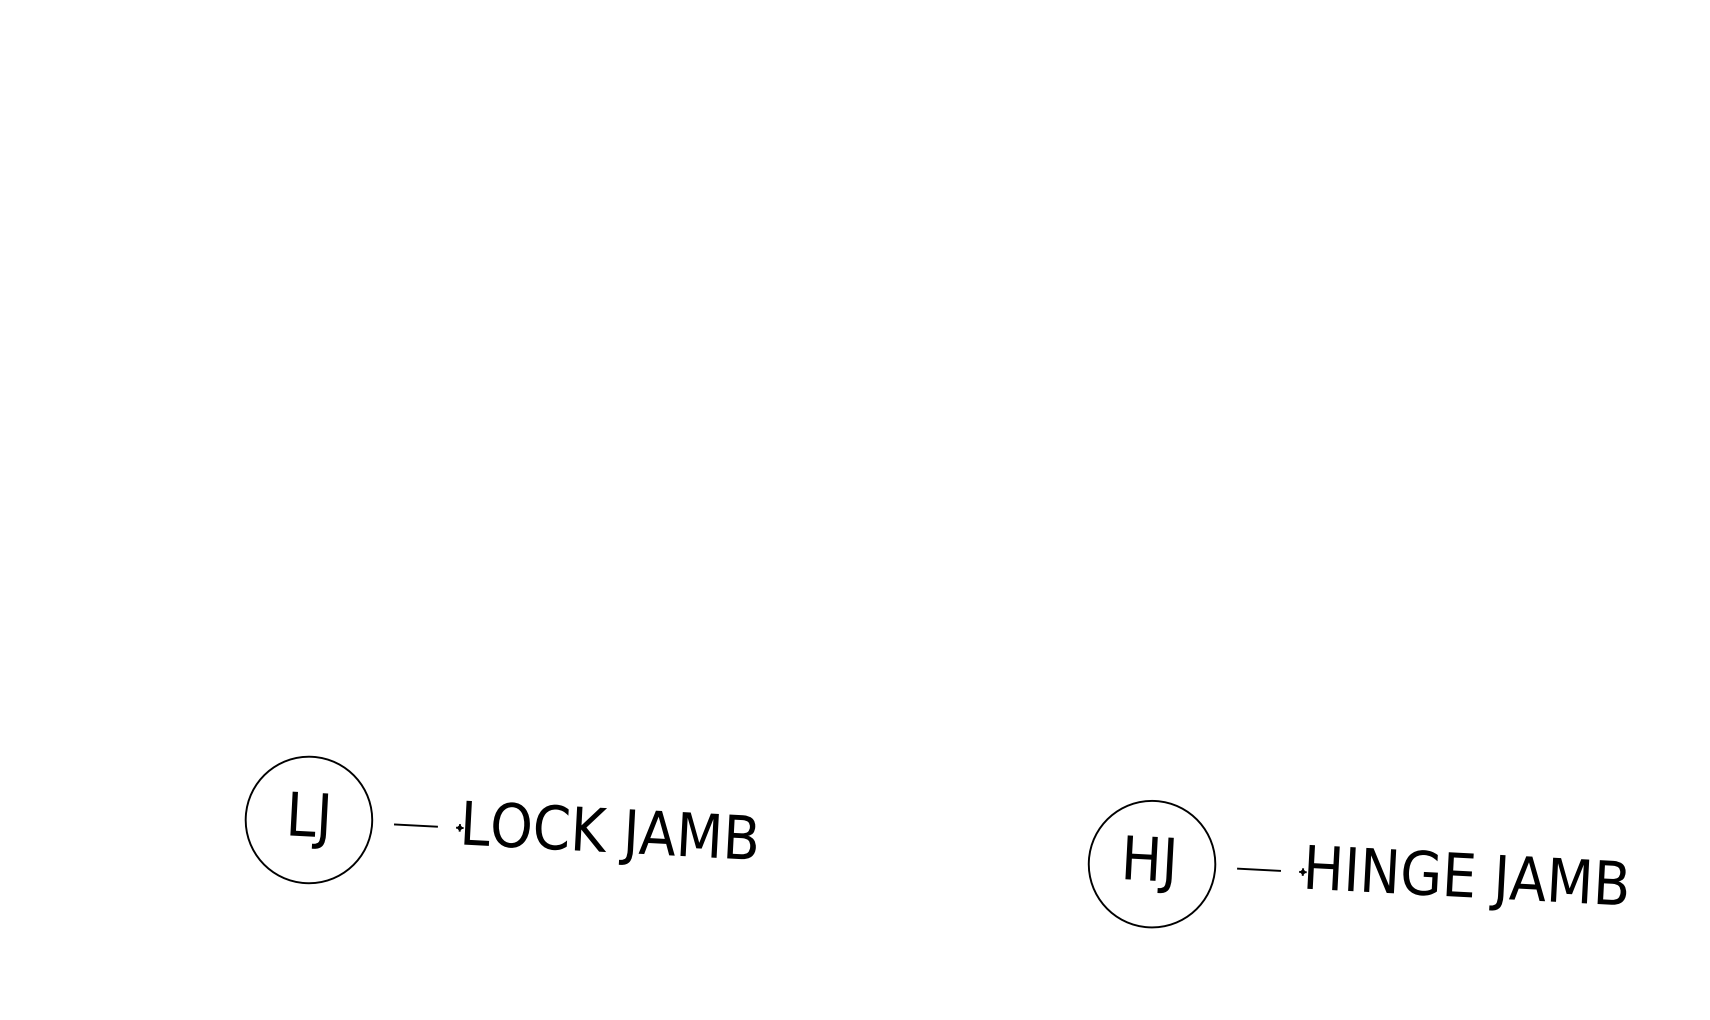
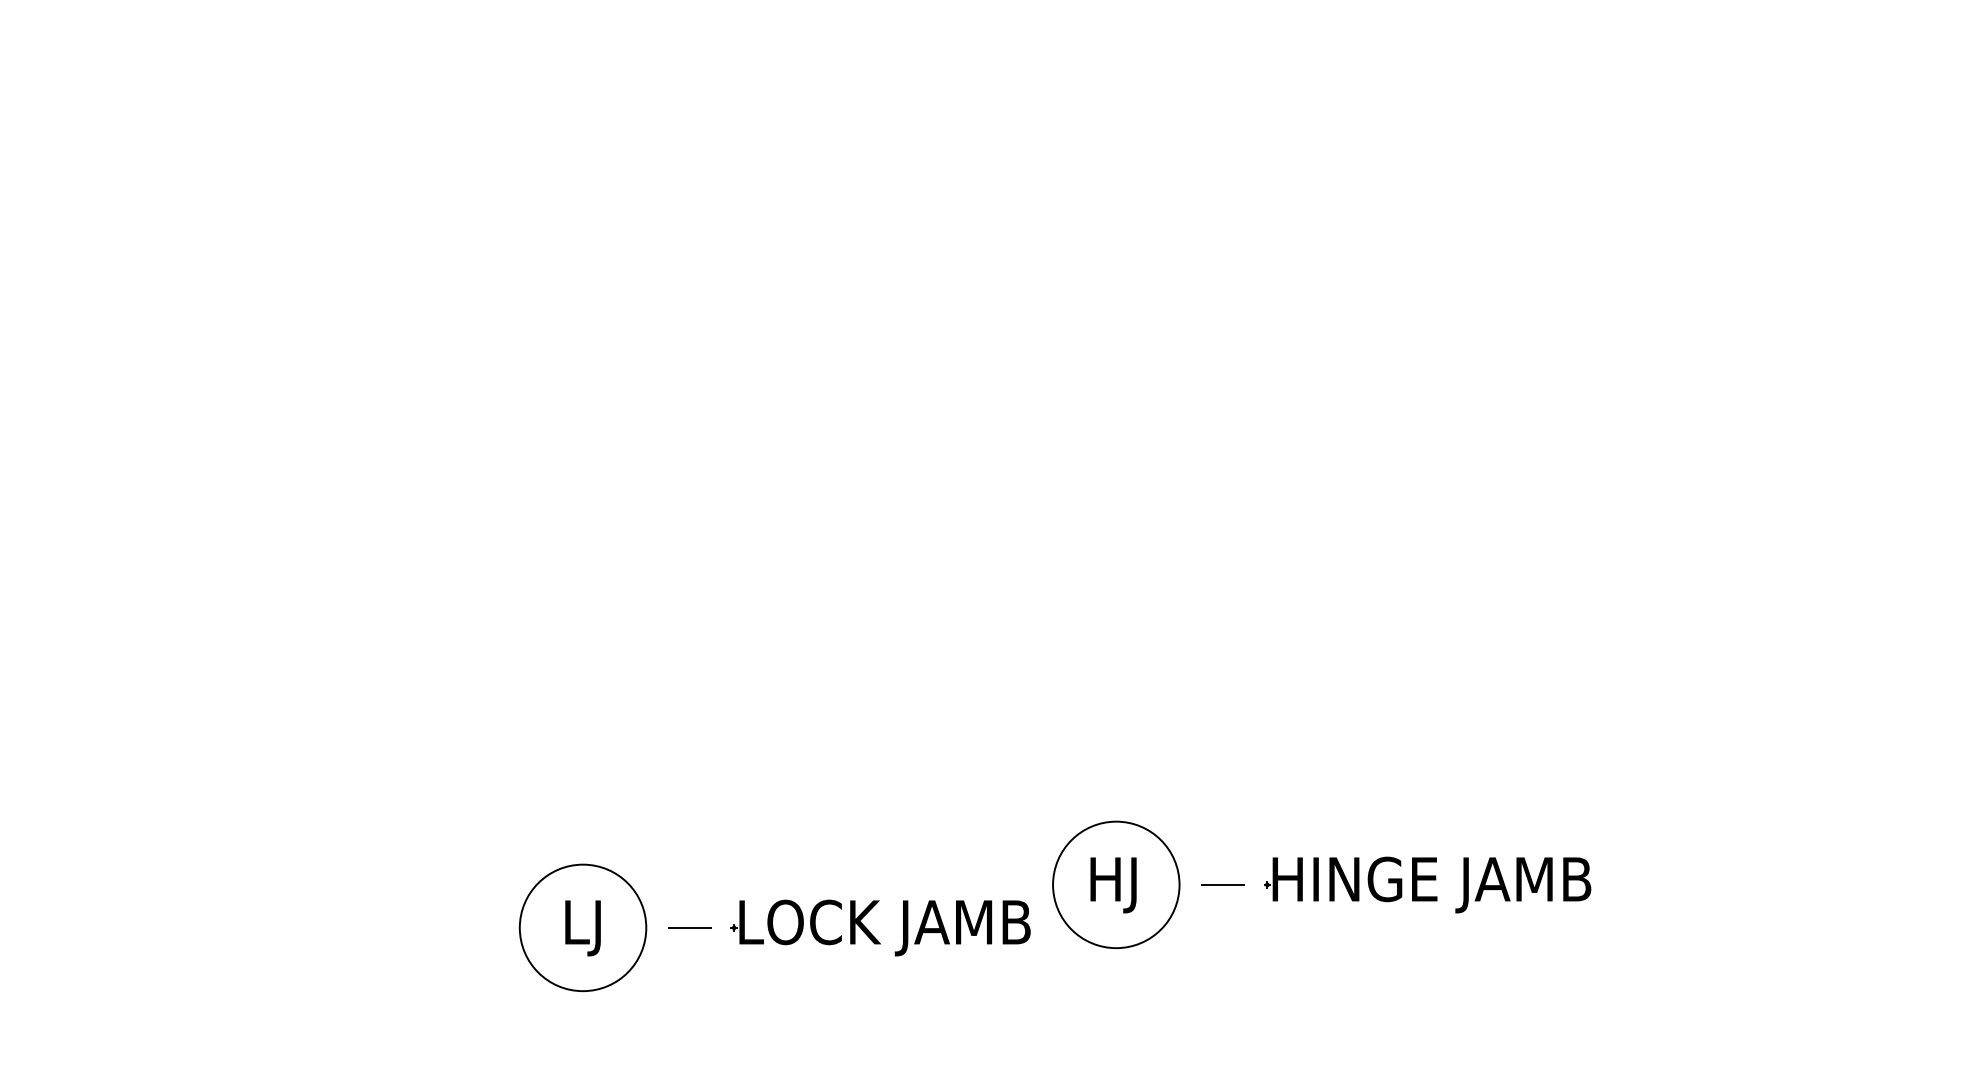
part: (1356, 874) -> (1321, 884), moved

